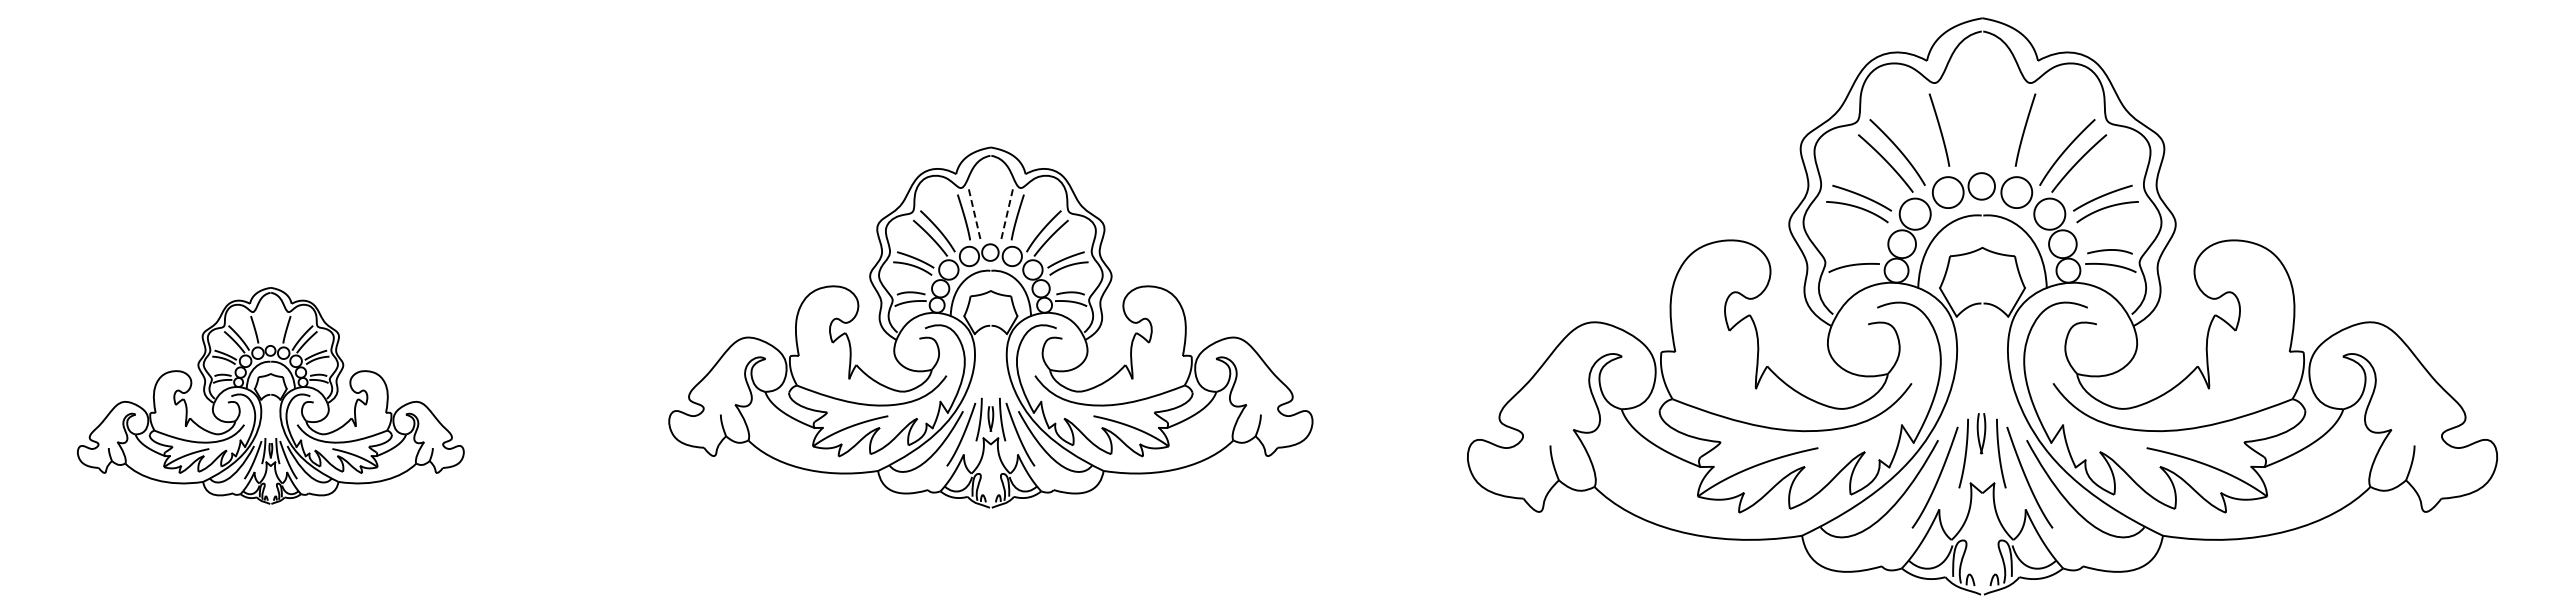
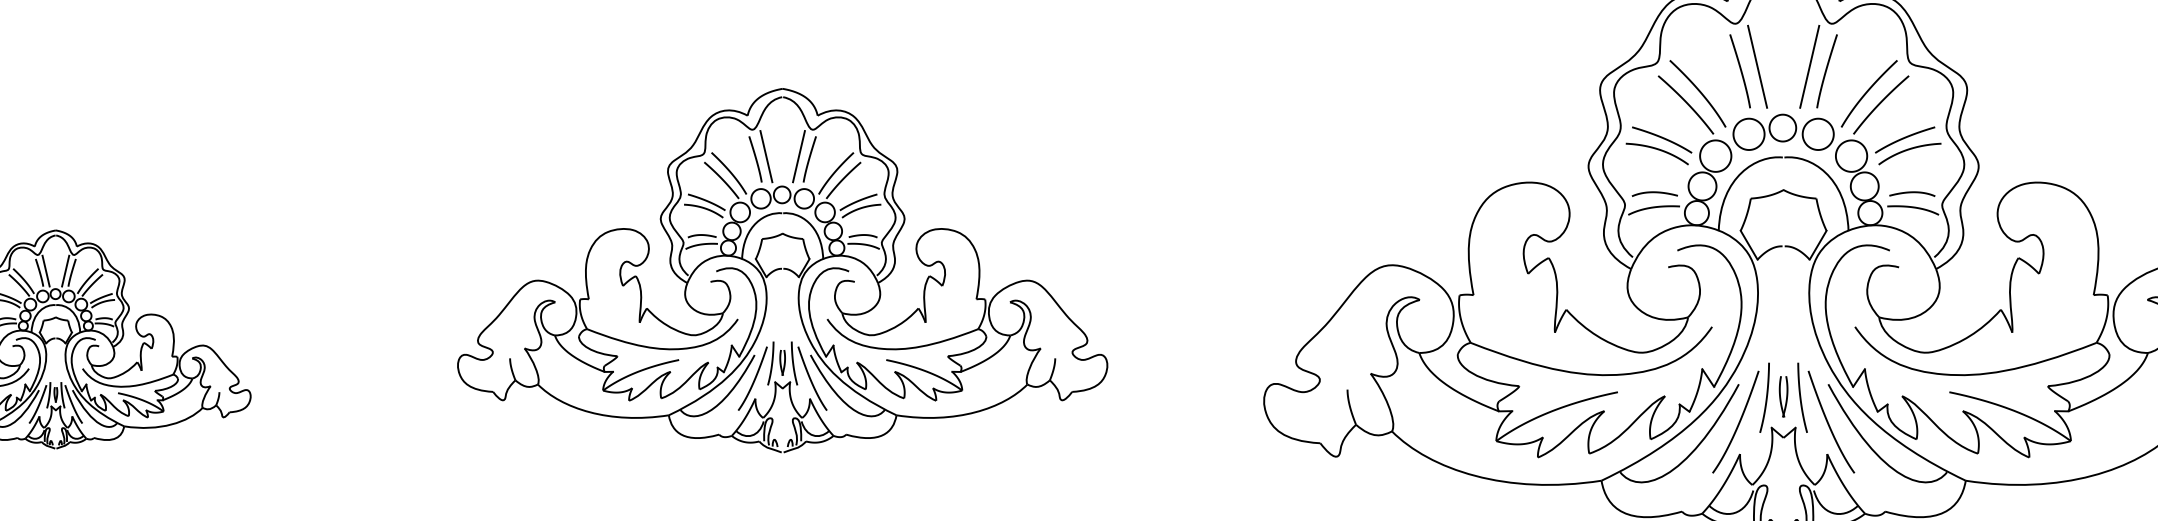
line: (1956, 125) -> (1757, 66), added
line: (2007, 125) -> (1808, 66), added
line: (974, 215) -> (766, 157), dashed -> solid
line: (1006, 215) -> (798, 157), dashed -> solid
curve: (1854, 250) -> (1654, 192), added
line: (260, 327) -> (45, 270), added
line: (280, 327) -> (65, 270), added
part: (1981, 433) -> (1783, 396), moved

